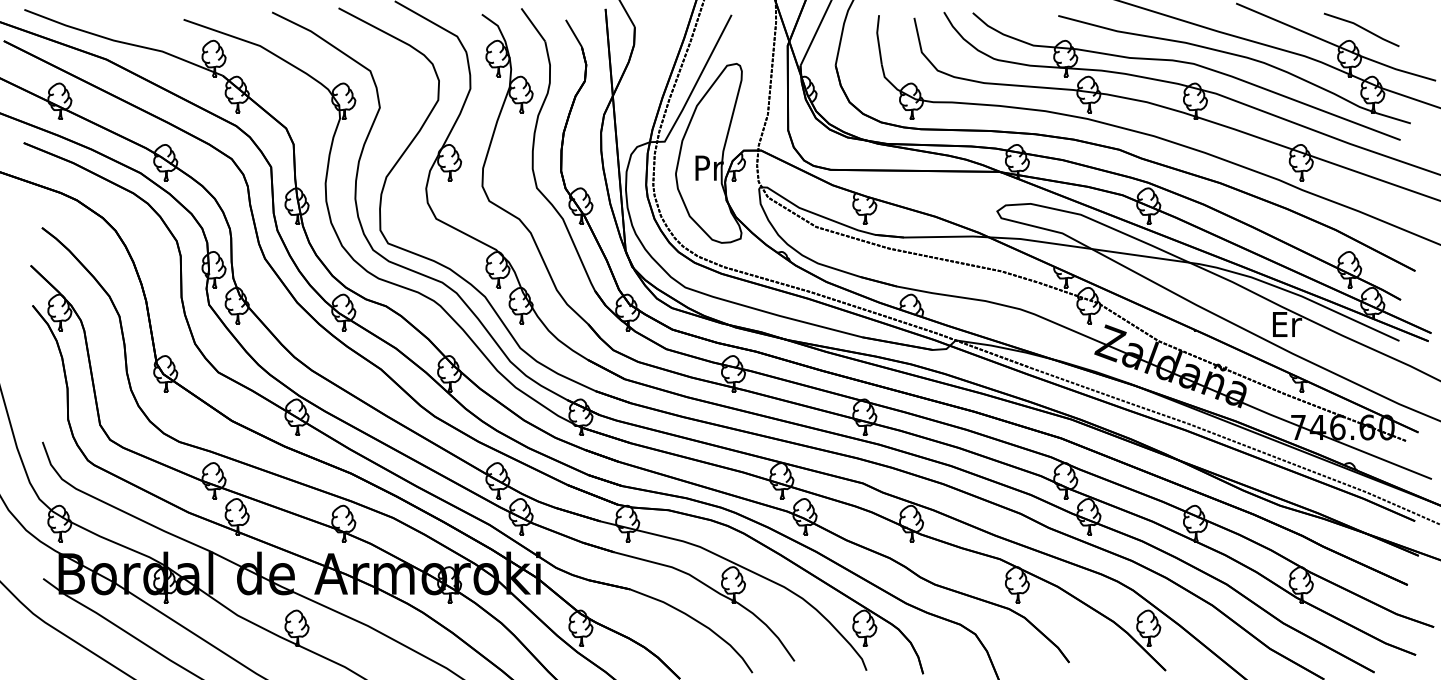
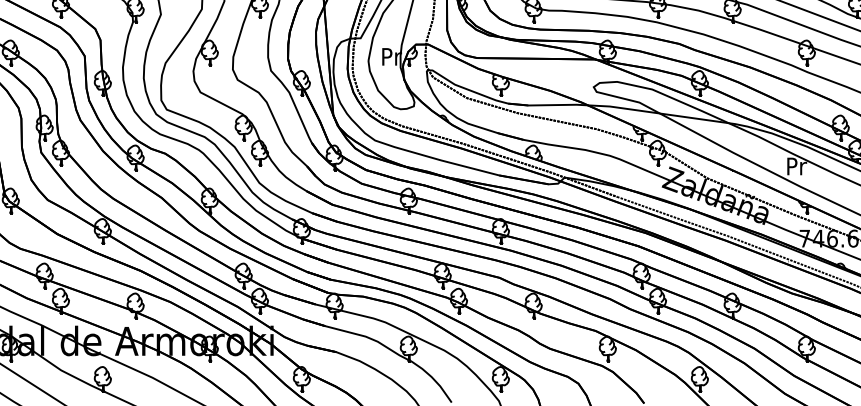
text: (1287, 324) -> (797, 166), Er -> Pr

